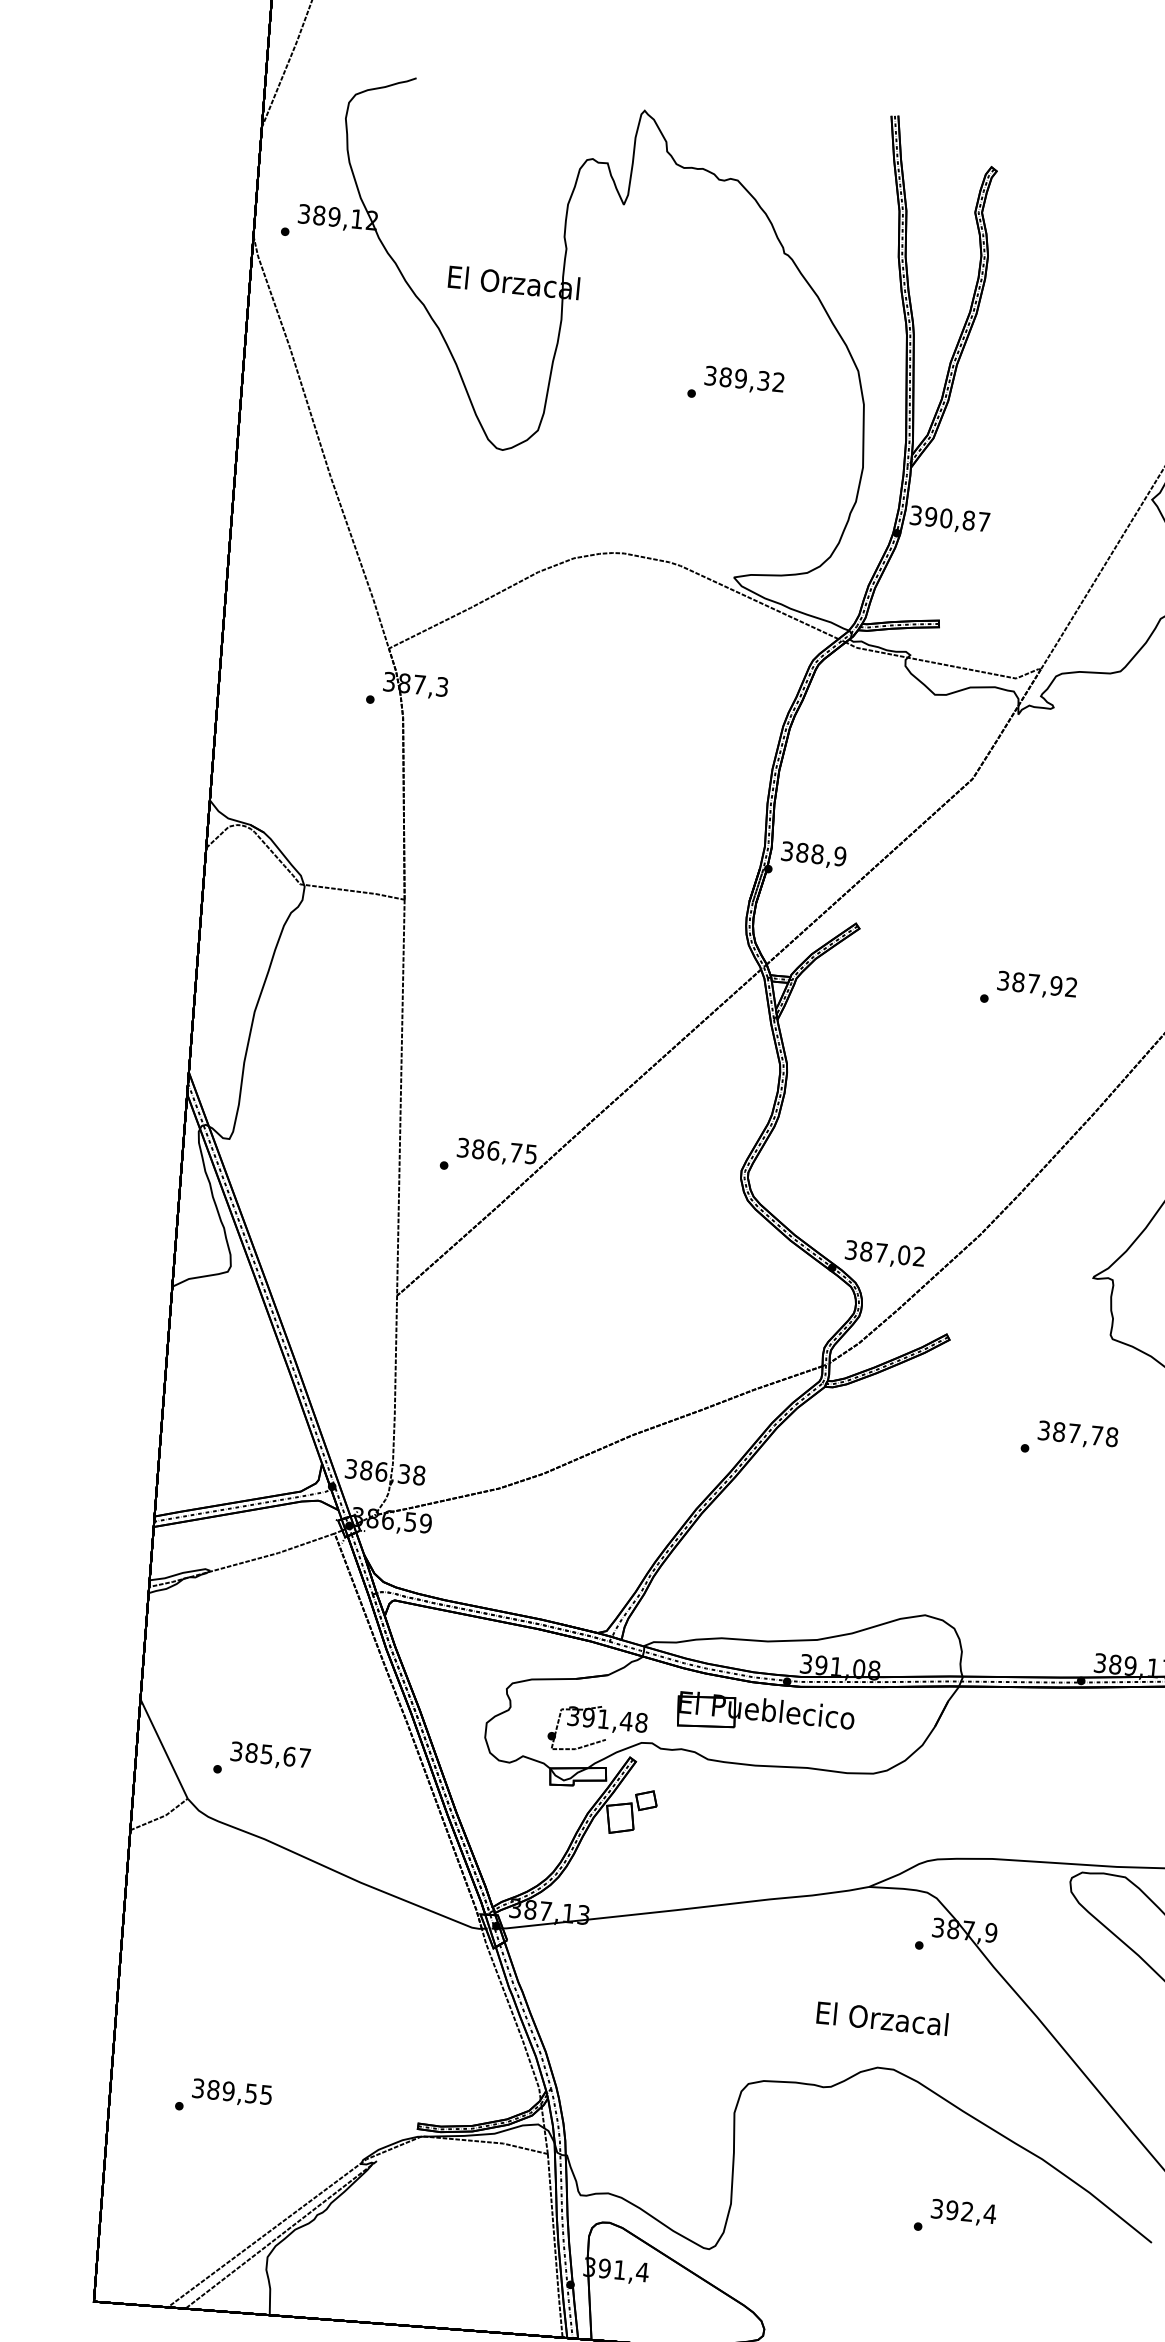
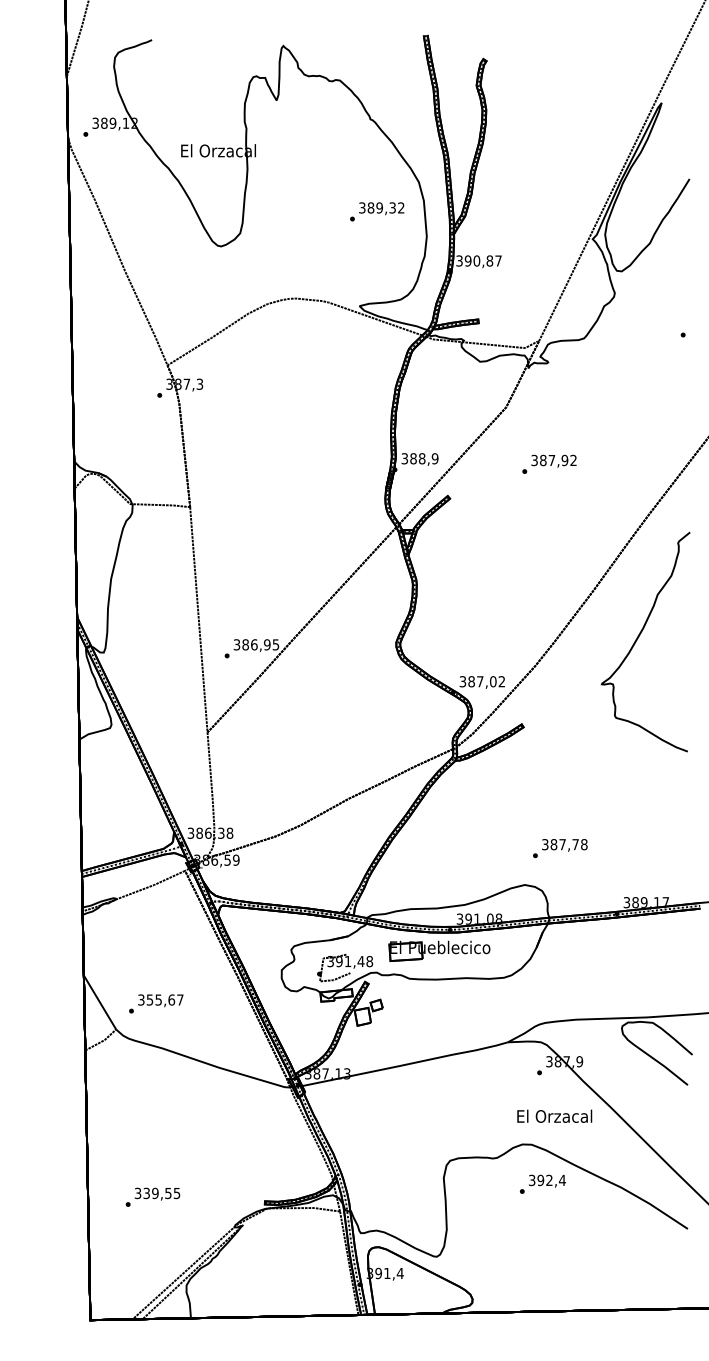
text: (736, 384) -> (377, 211), moved
text: (1028, 988) -> (549, 463), moved
text: (516, 1152) -> (267, 644), 386,75 -> 386,95
text: (1069, 1439) -> (560, 848), moved
text: (250, 1752) -> (149, 999), 385,67 -> 355,67
text: (882, 2017) -> (554, 1115), moved
text: (213, 2090) -> (146, 1193), 389,55 -> 339,55
text: (954, 2216) -> (542, 1183), moved

